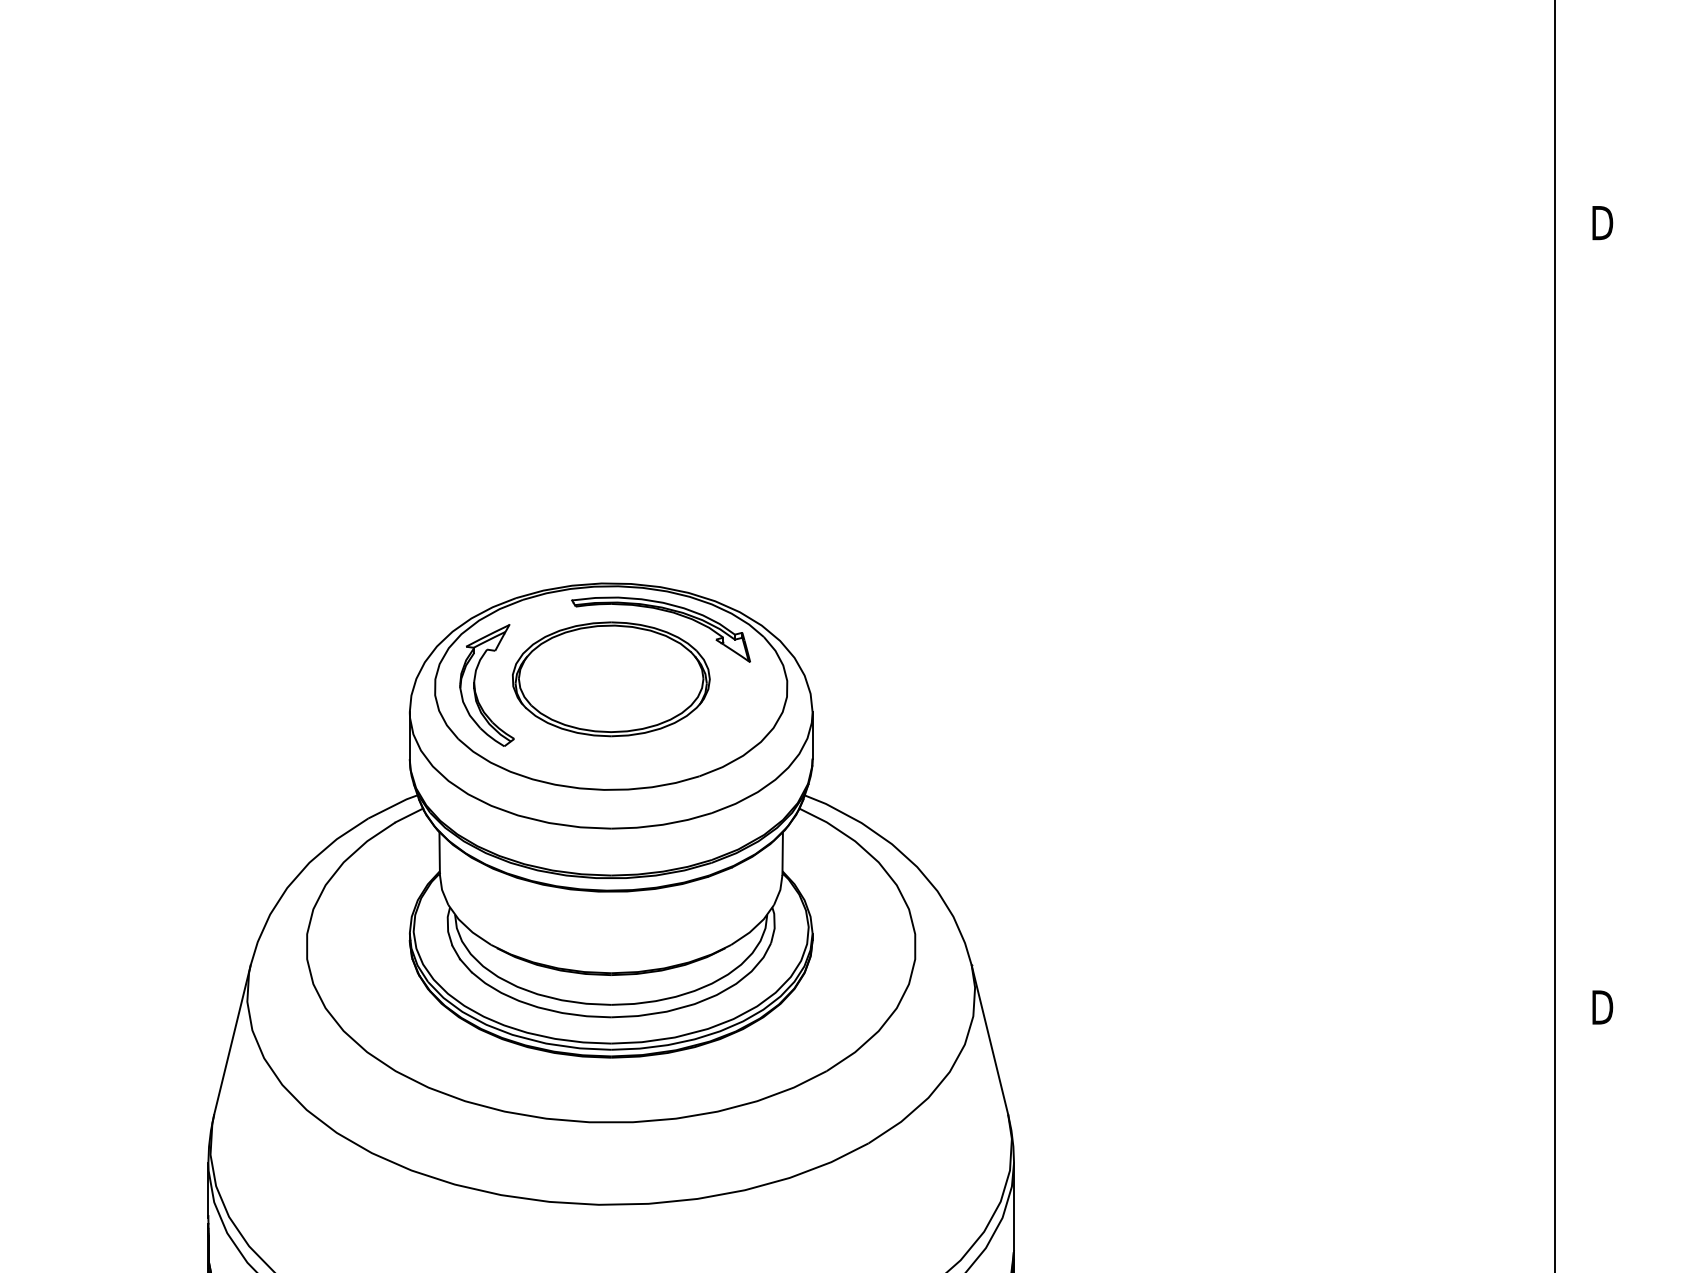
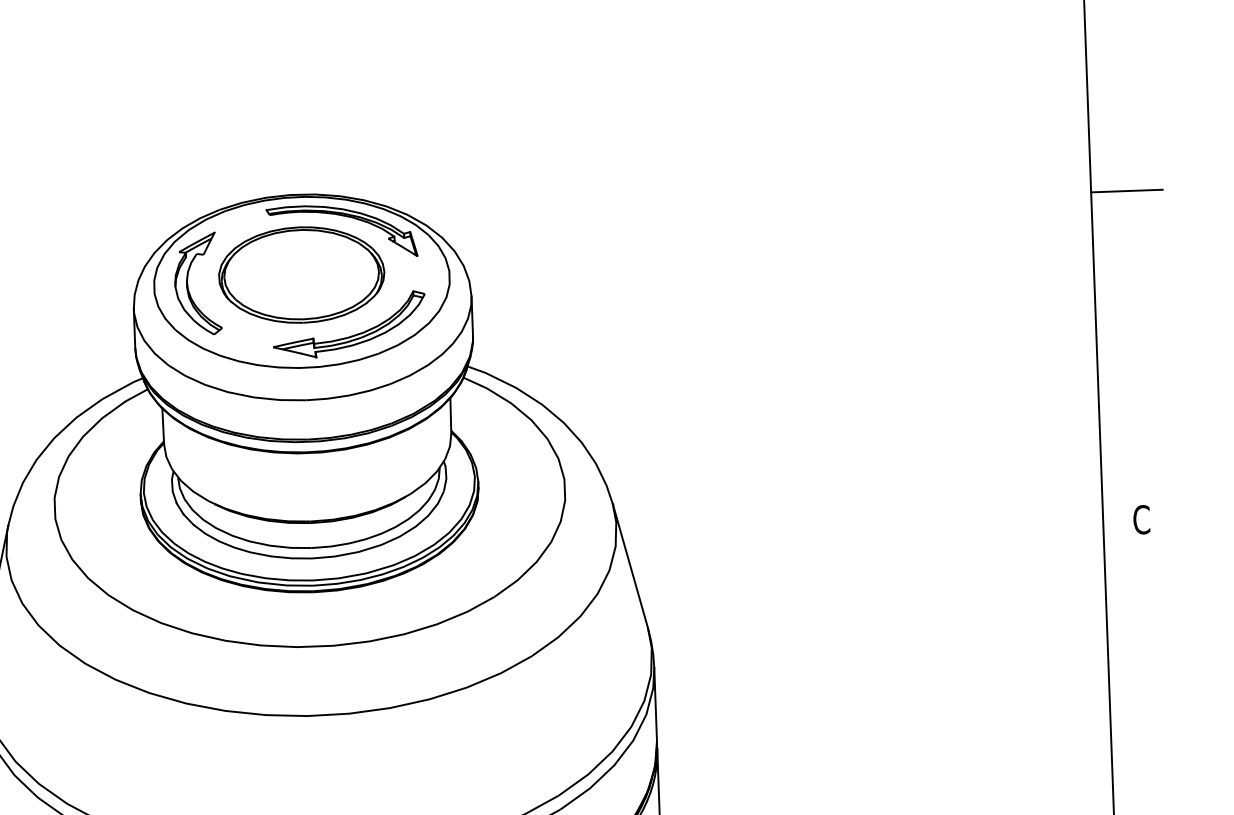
line: (1597, 615) -> (1126, 191), added
part: (668, 753) -> (352, 335), added
text: (1602, 1007) -> (1142, 519), D -> C

